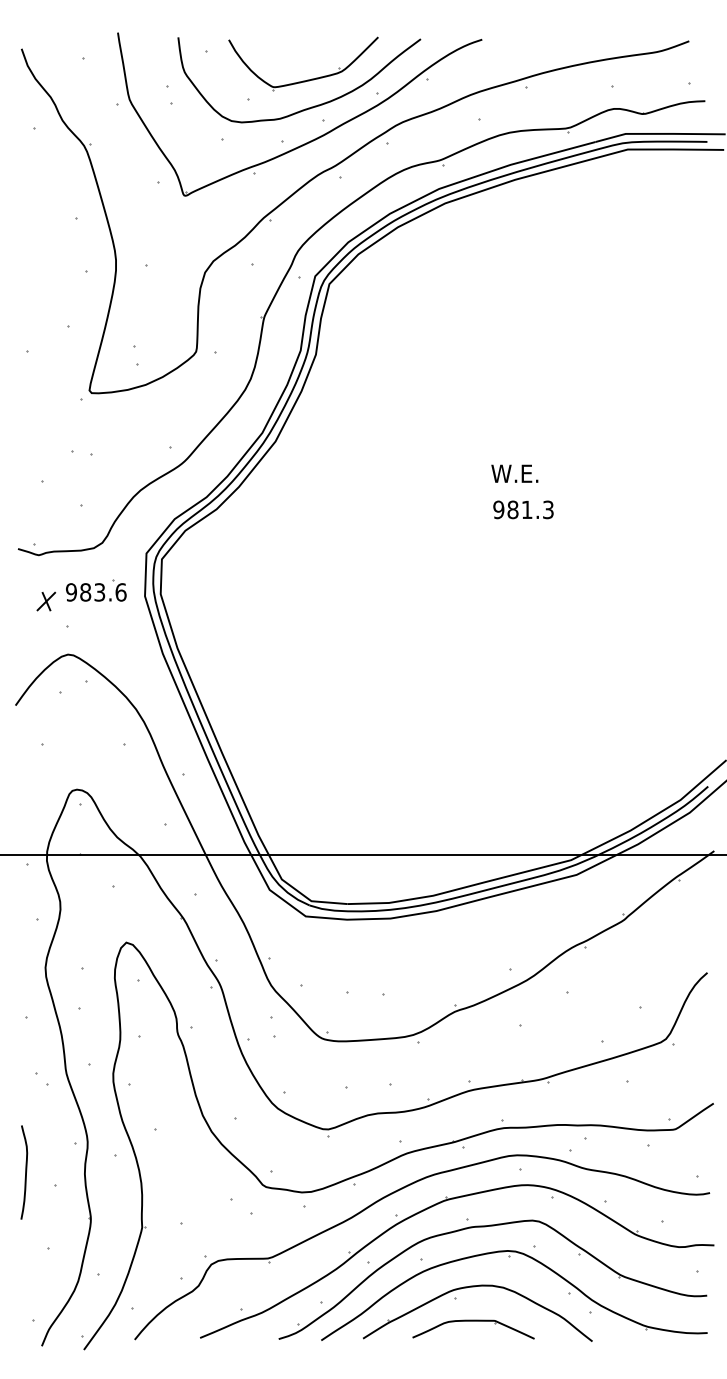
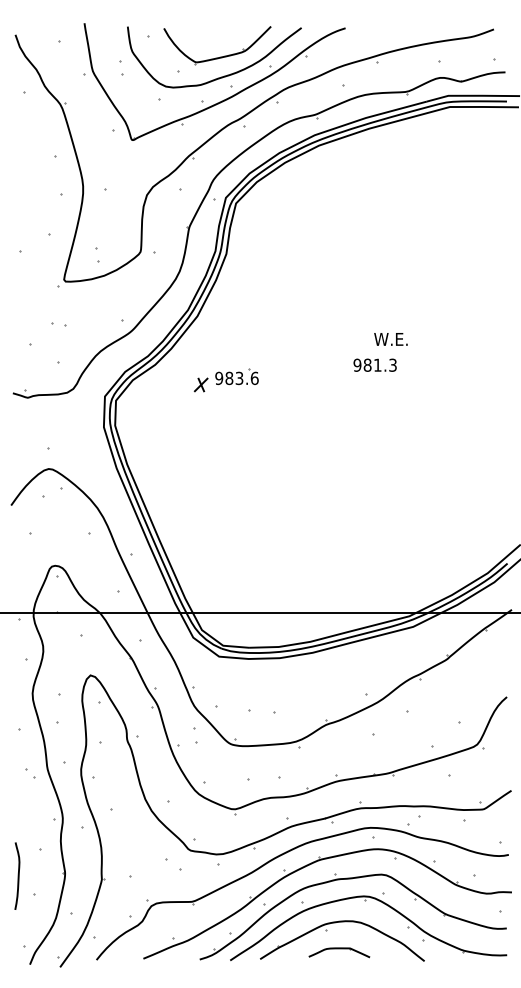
text: (514, 473) -> (390, 339), moved
part: (80, 595) -> (225, 380), moved
curve: (24, 1171) -> (17, 875), moved
part: (473, 1329) -> (339, 952), size x0.7

